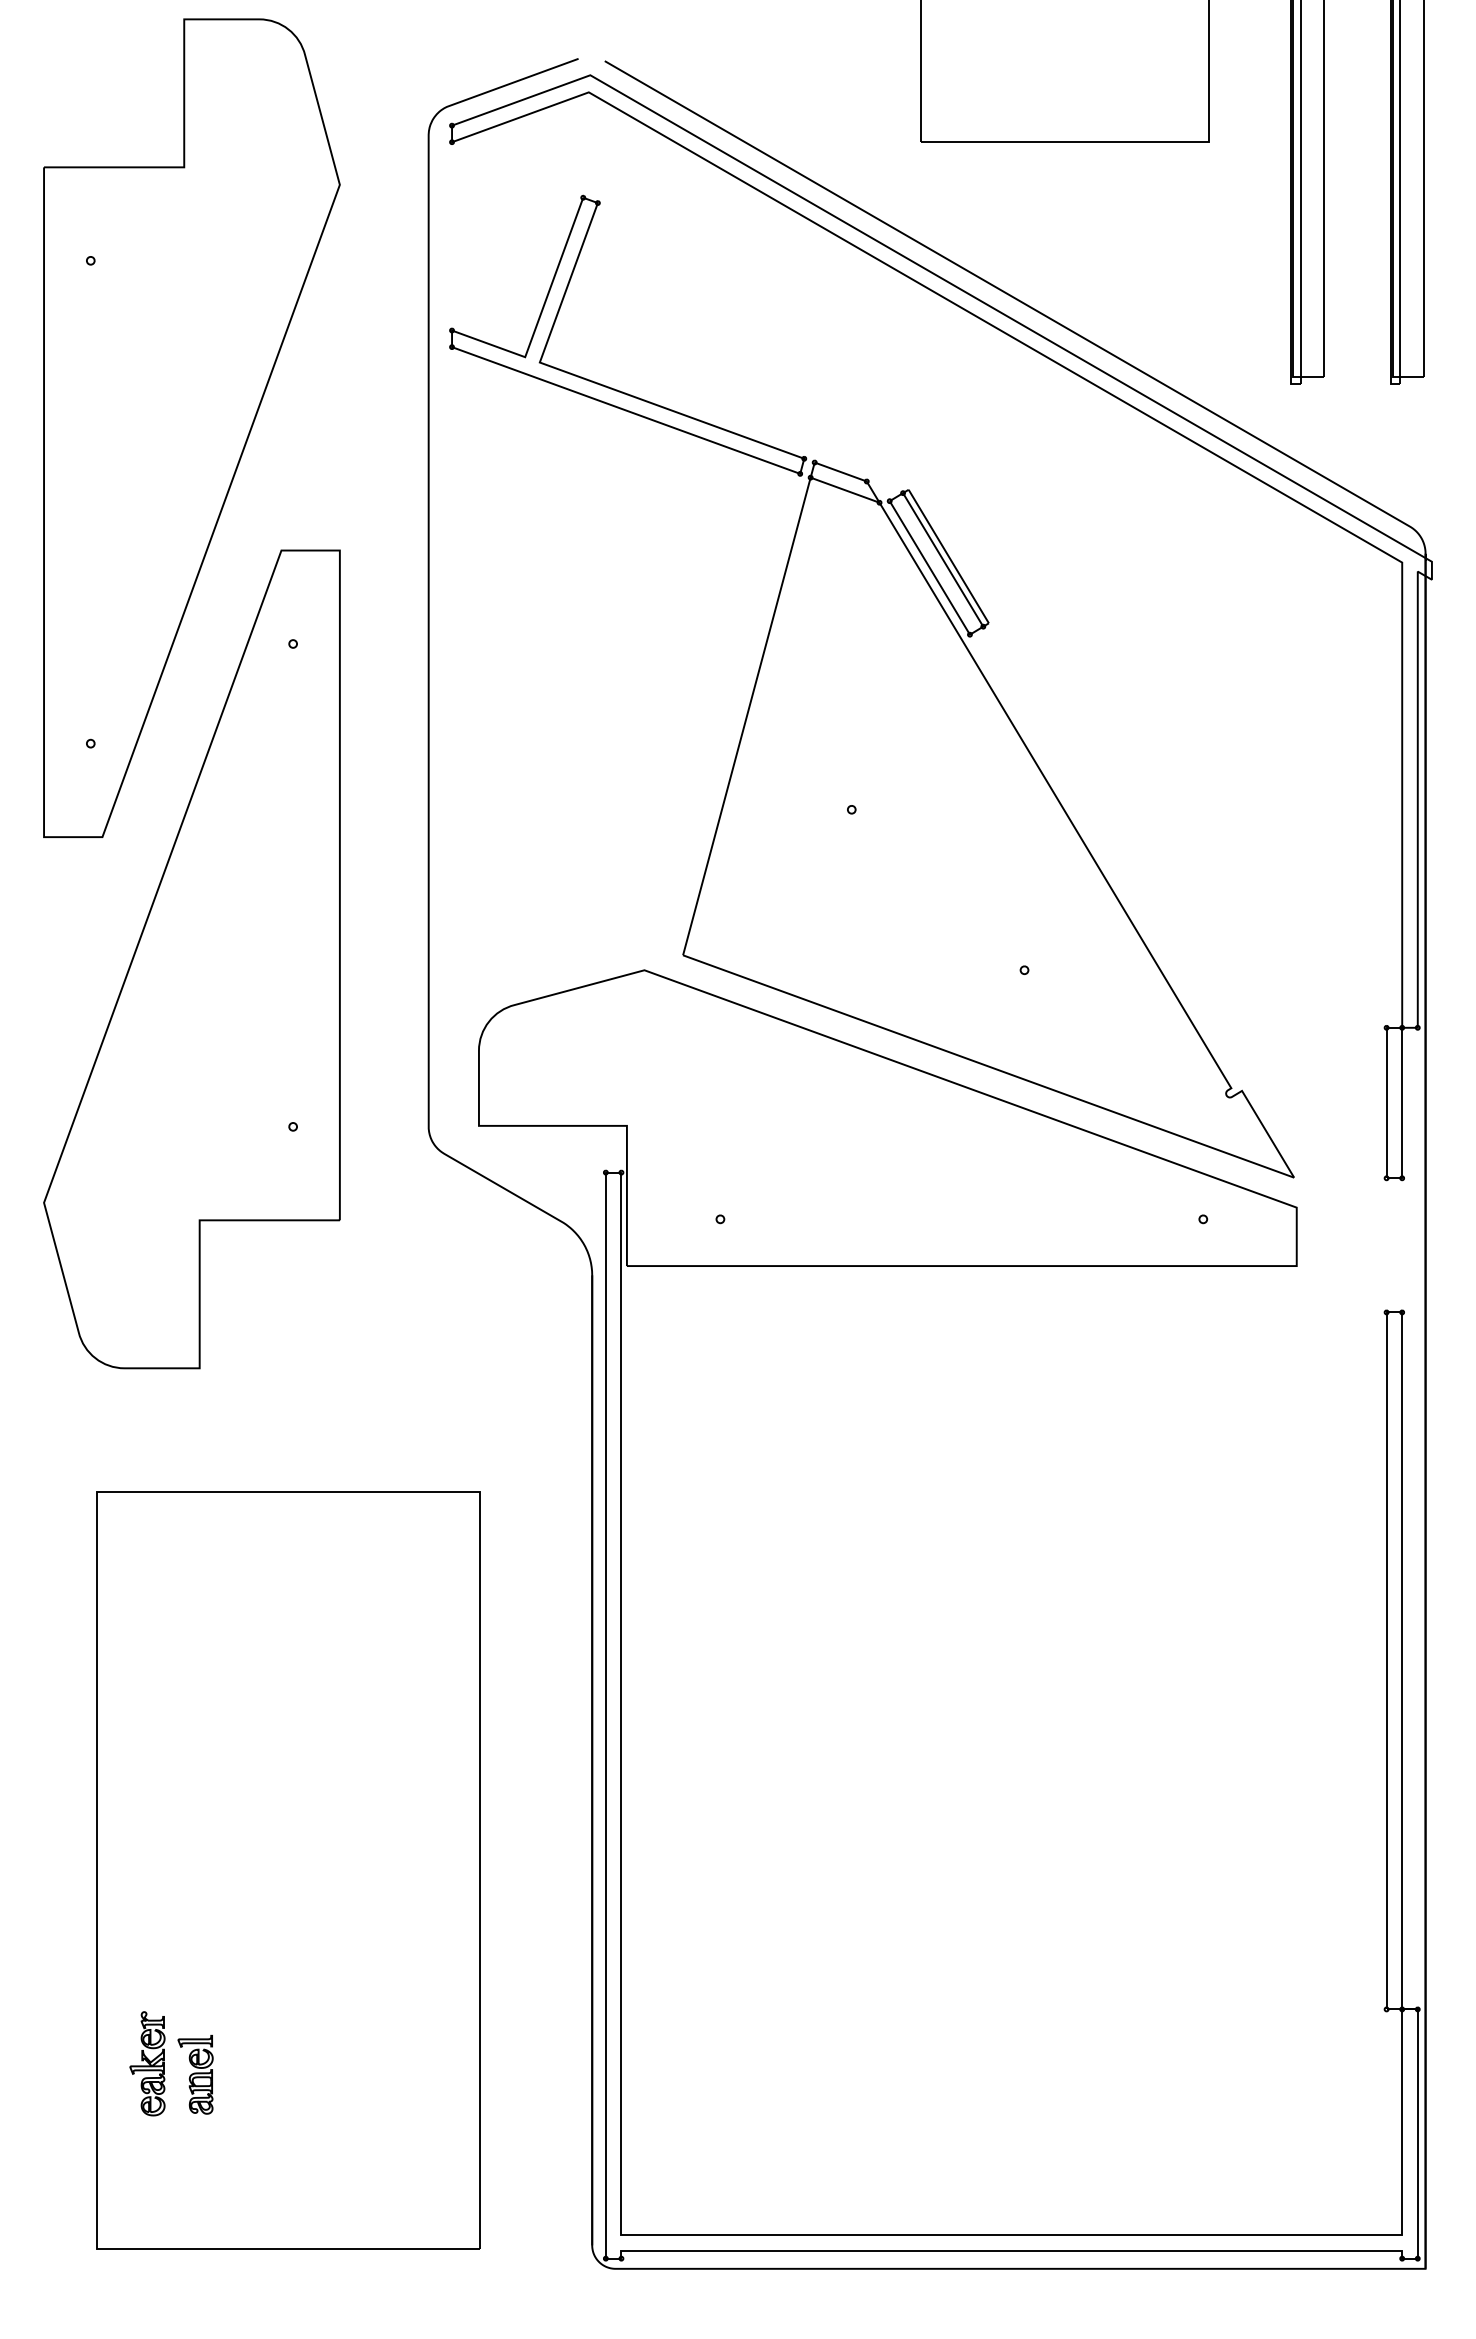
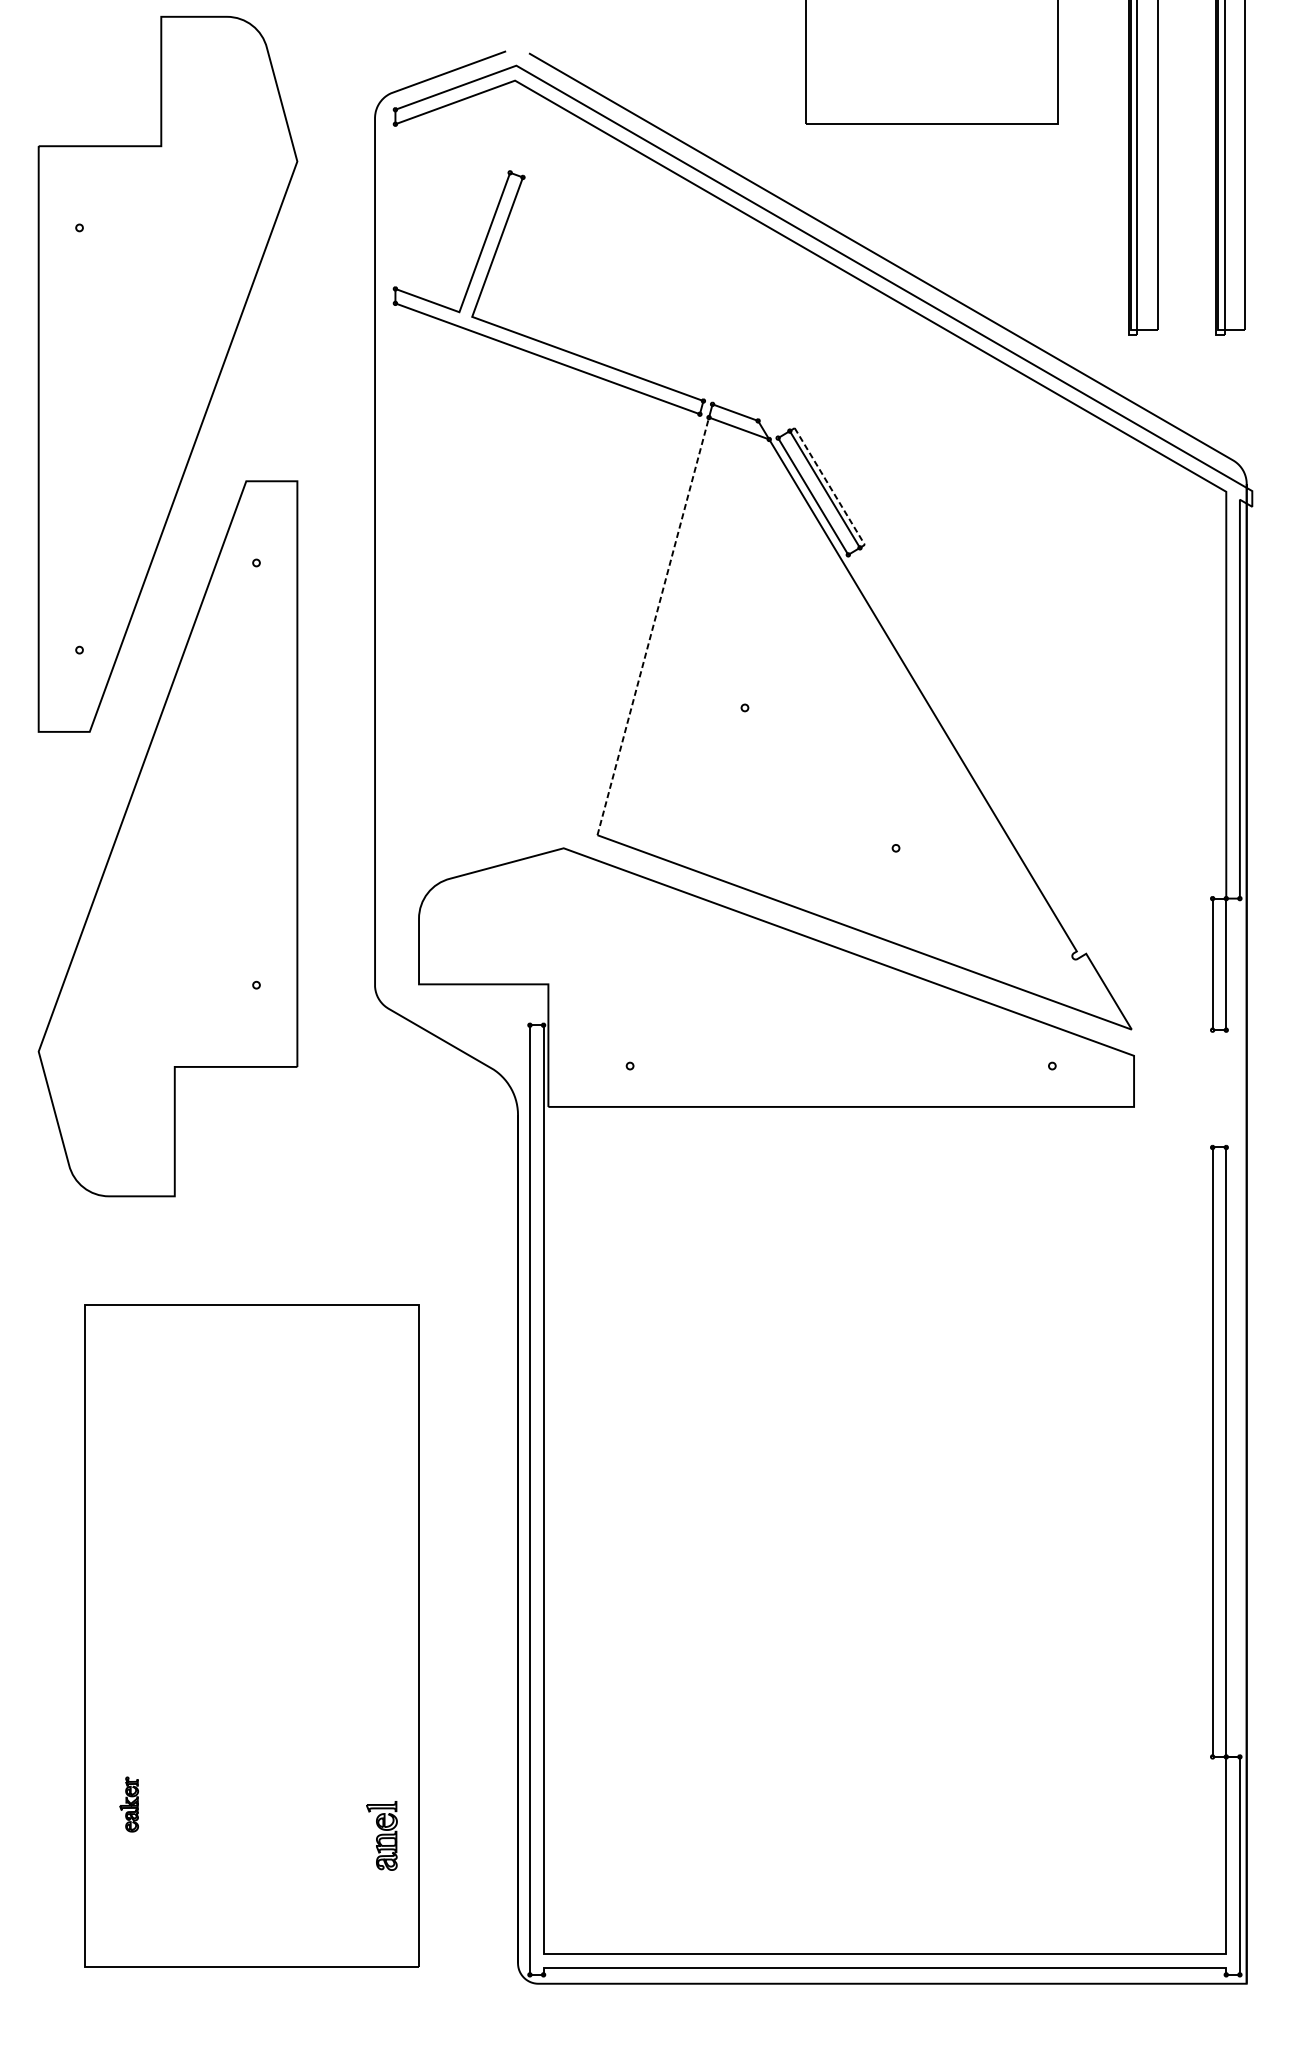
line: (948, 556) -> (829, 486), solid -> dashed
line: (747, 716) -> (653, 626), solid -> dashed
part: (147, 2063) -> (129, 1804), size x0.6
part: (195, 2074) -> (381, 1835), moved

